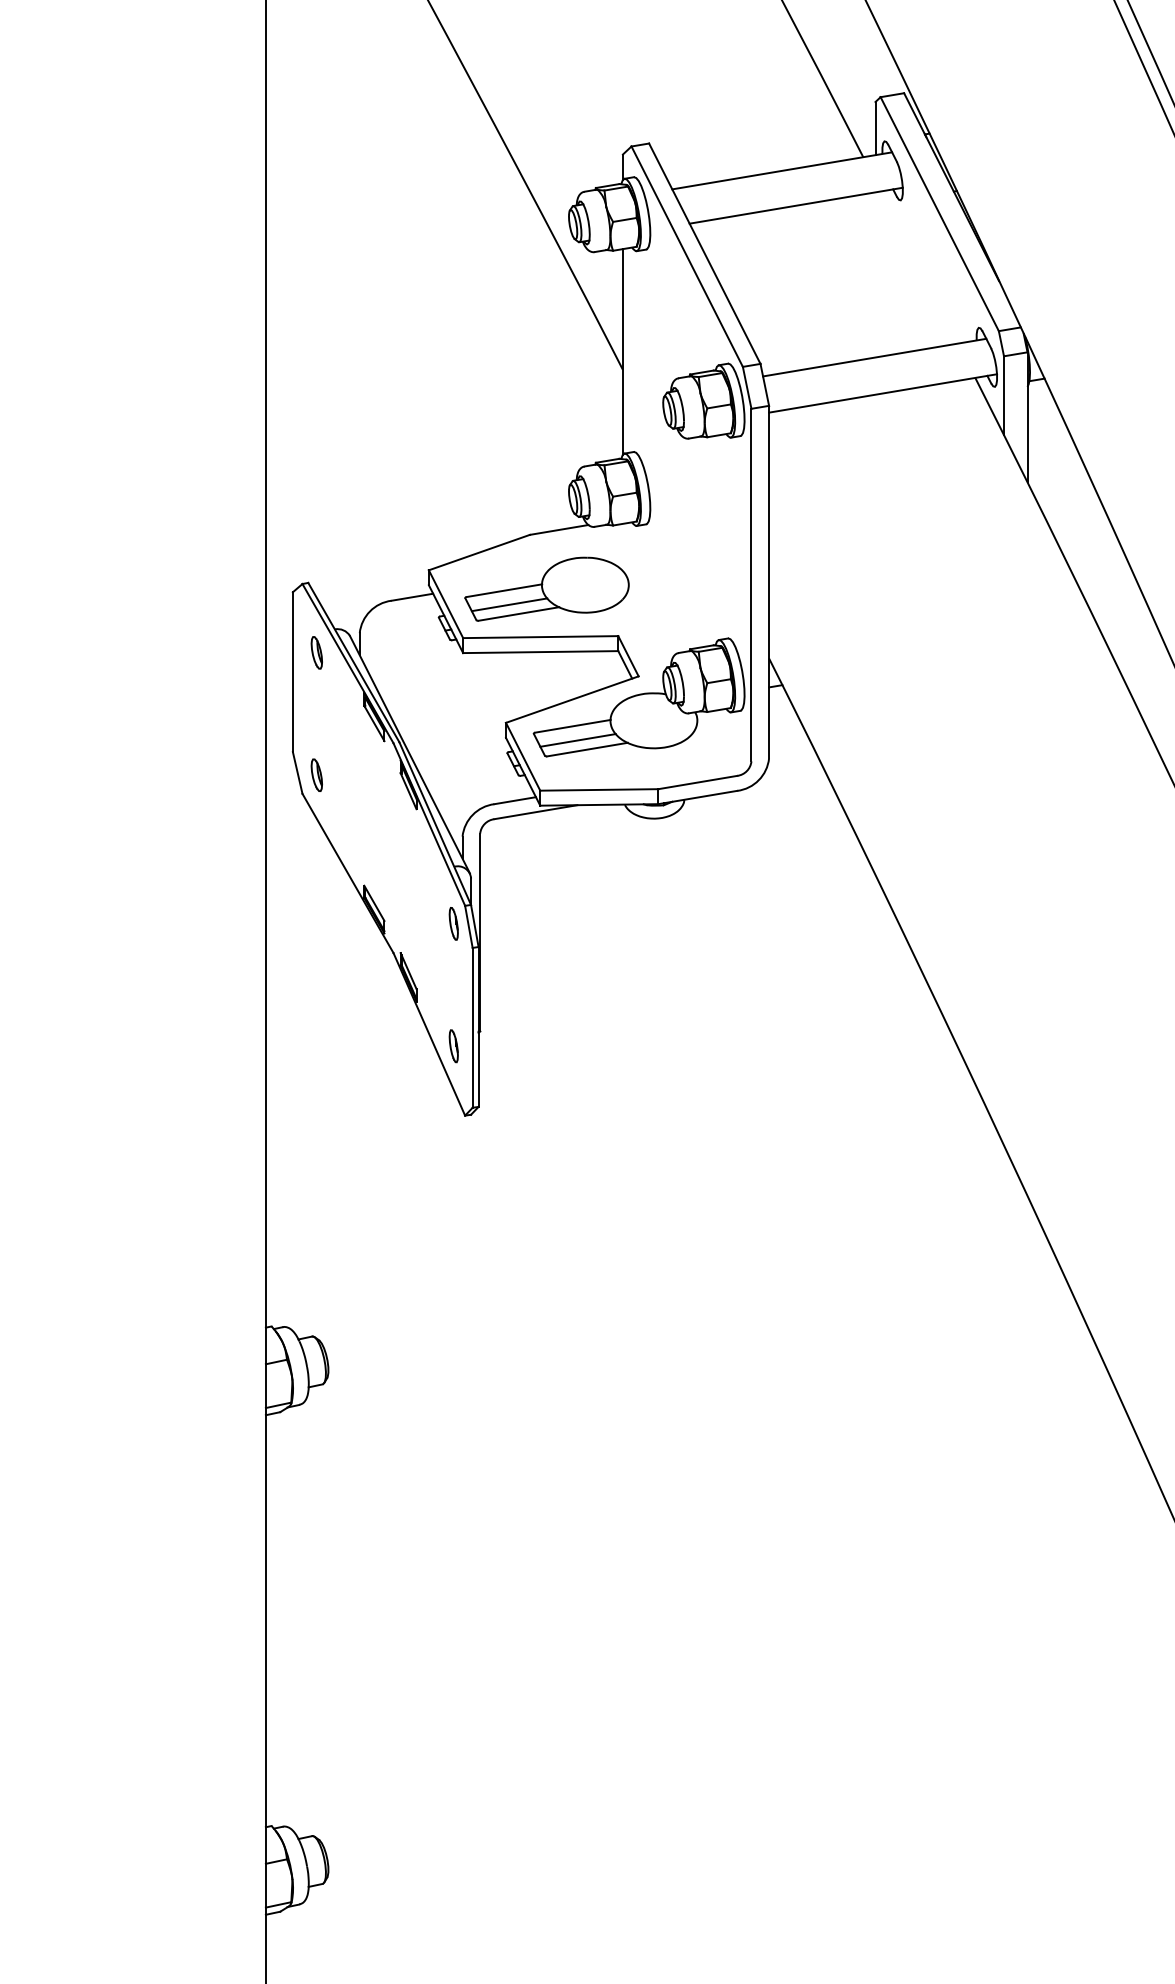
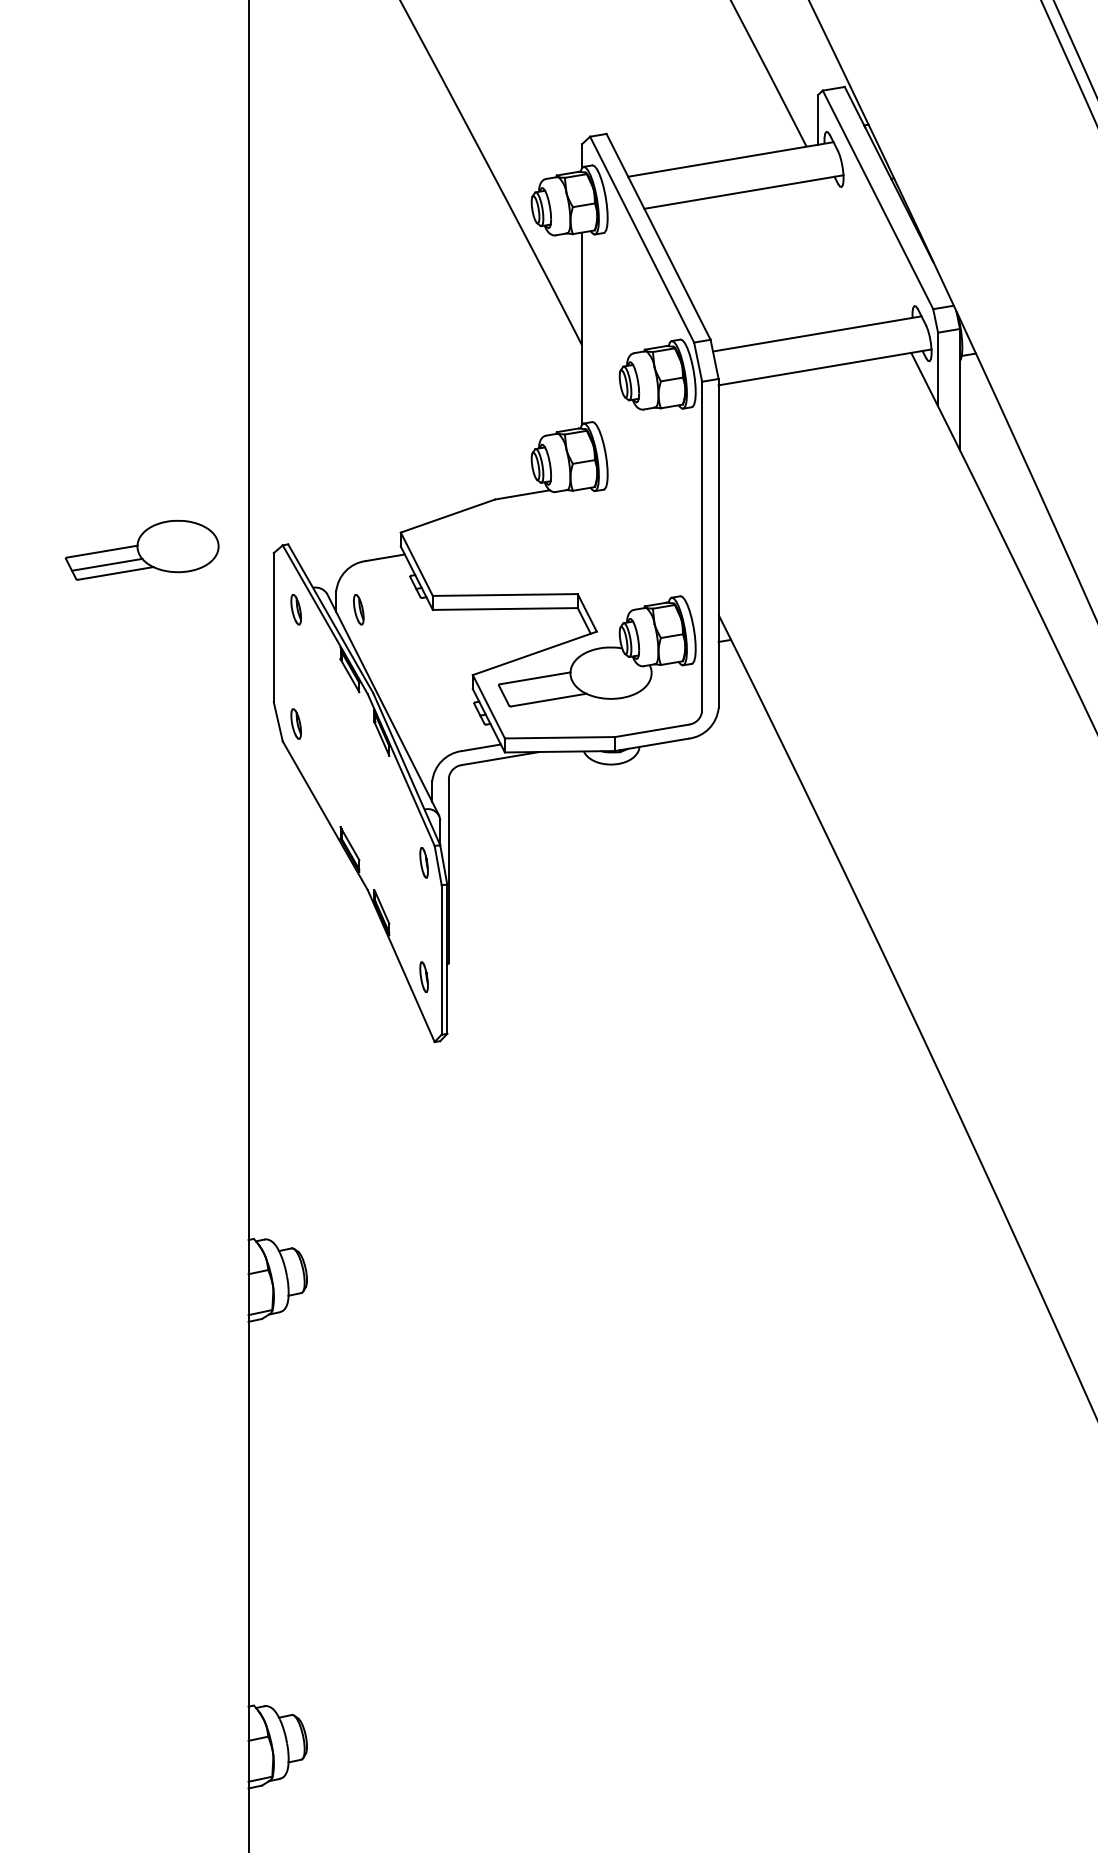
part: (546, 588) -> (141, 549), moved
part: (383, 652) -> (358, 609), added
line: (577, 740) -> (539, 691), removed

